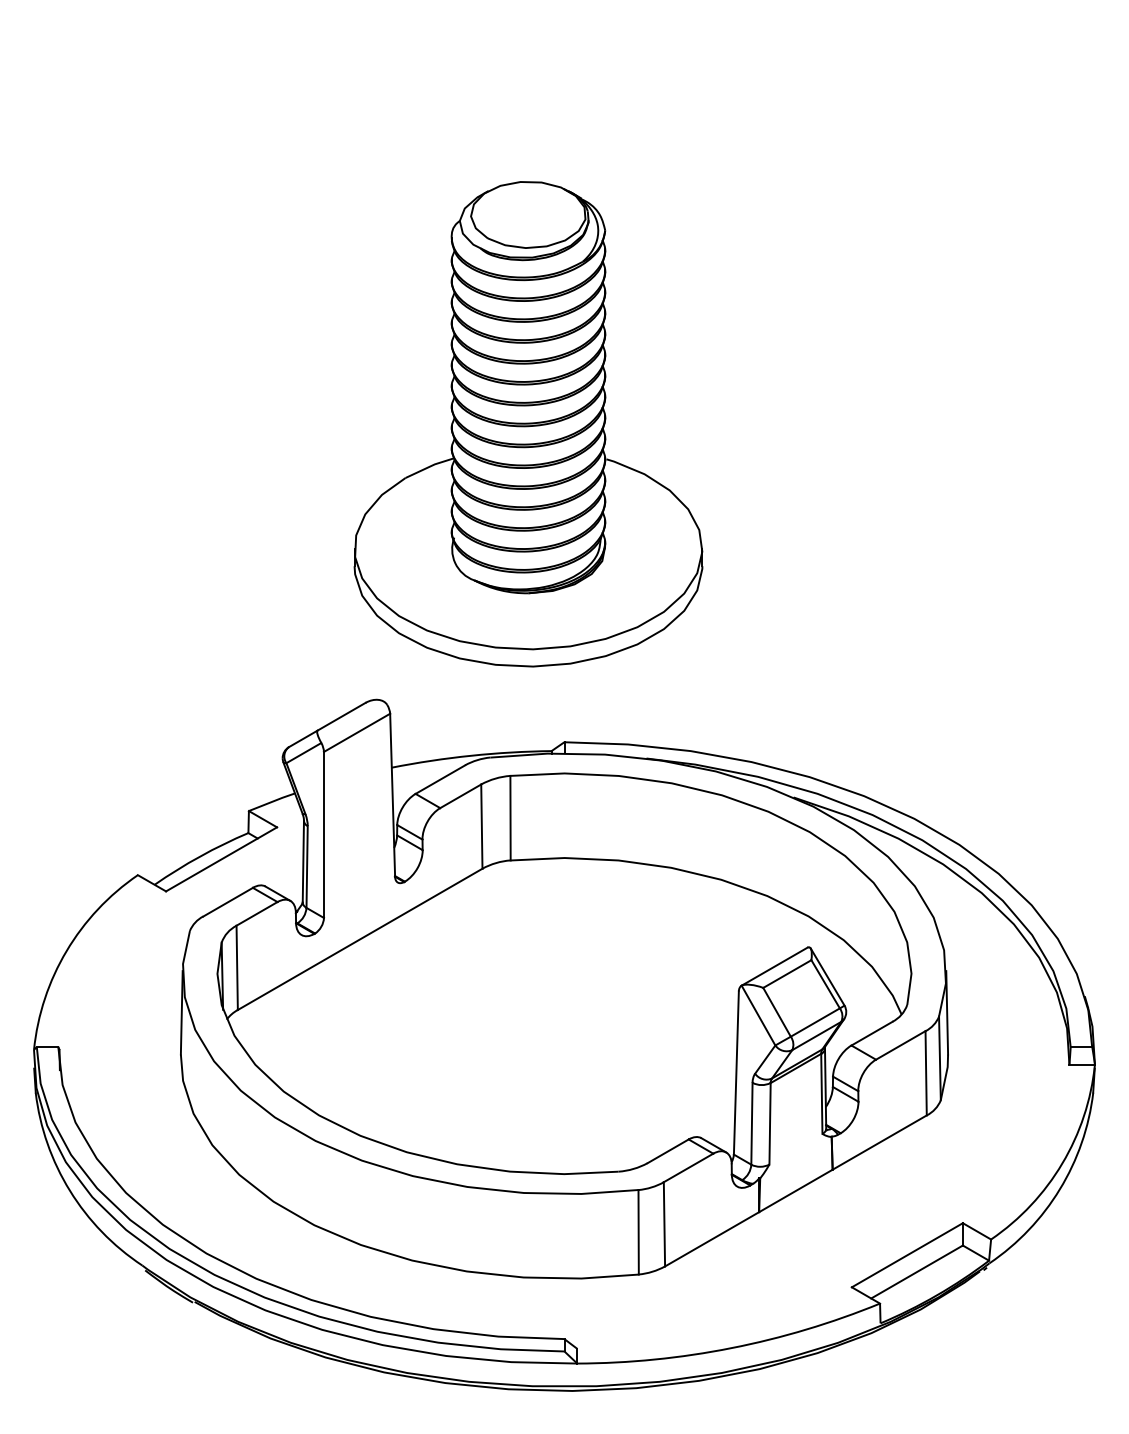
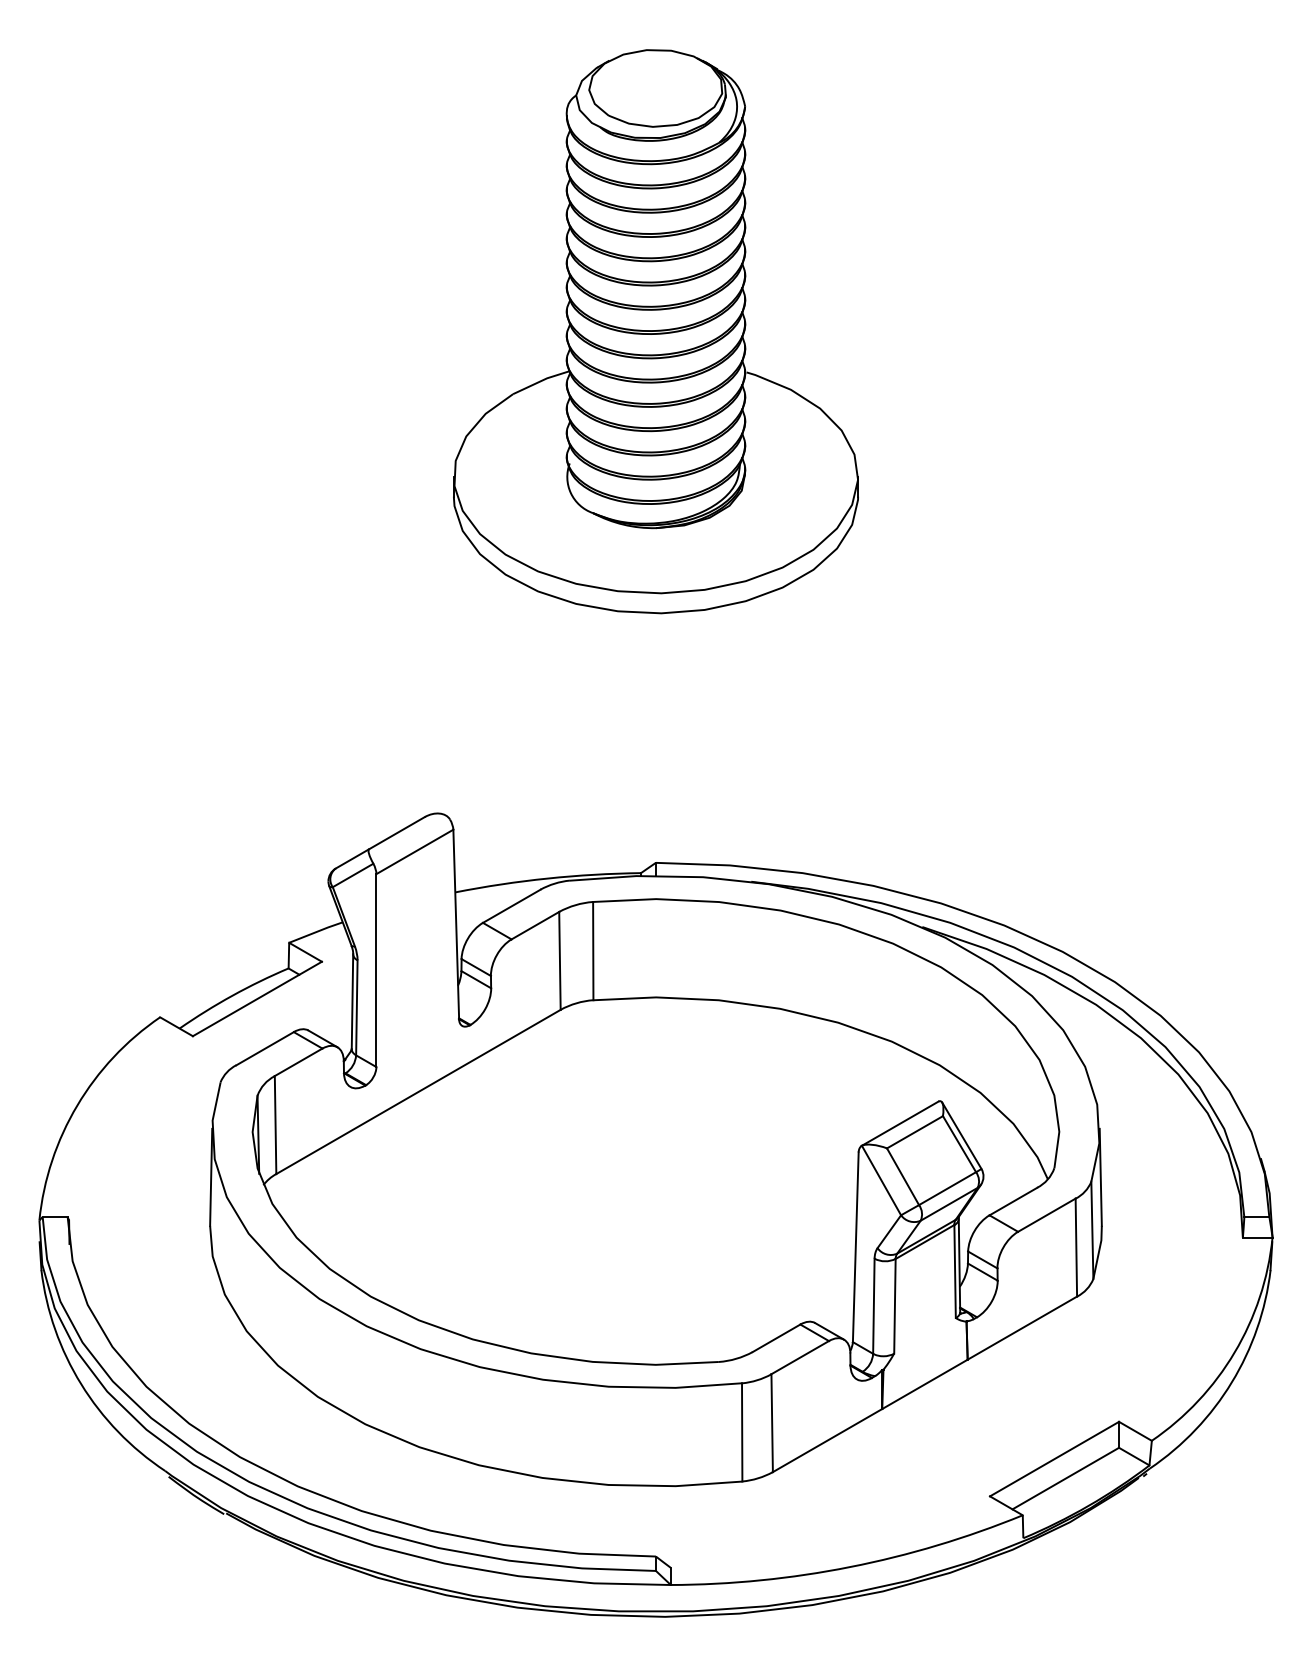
part: (528, 424) -> (656, 331), moved

